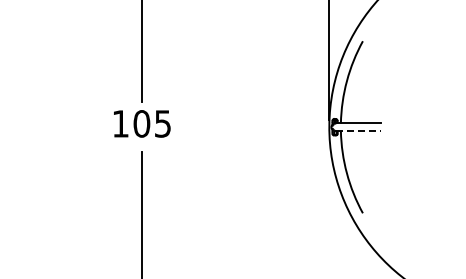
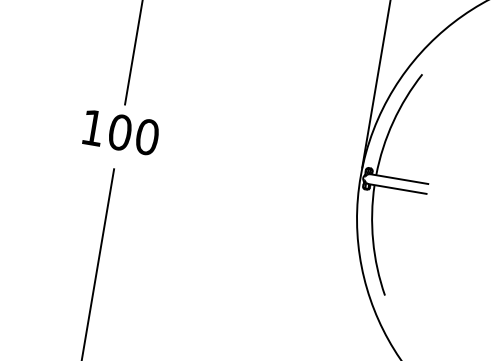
text: (162, 123) -> (146, 136), 105 -> 100
line: (359, 131) -> (398, 189), dashed -> solid

